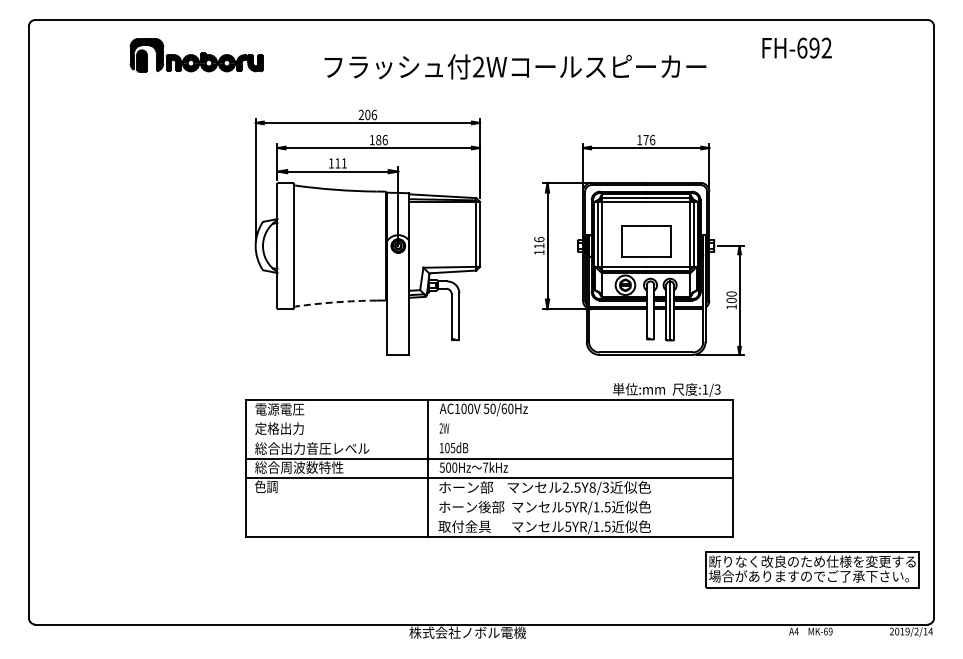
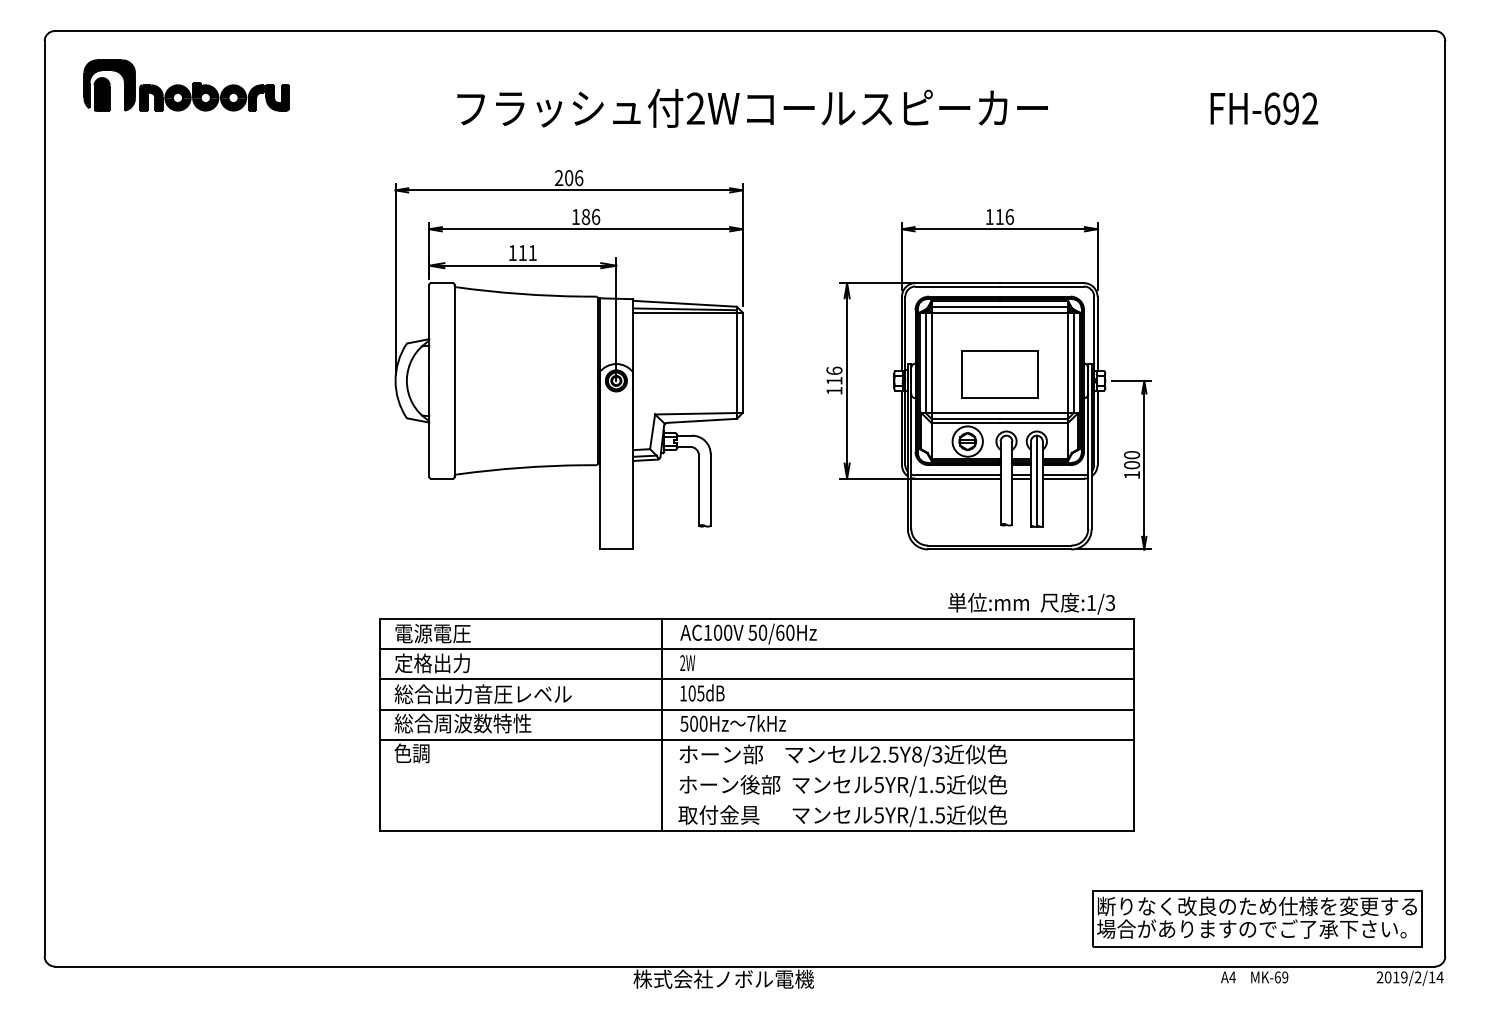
text: (796, 47) -> (1263, 107), moved
part: (196, 55) -> (186, 86), moved
text: (515, 66) -> (752, 107), moved
text: (645, 140) -> (998, 217), 176 -> 116
arc: (336, 302) -> (520, 468), dashed -> solid
line: (488, 419) -> (755, 649), added
line: (488, 438) -> (755, 678), added
part: (812, 569) -> (1257, 918), moved

